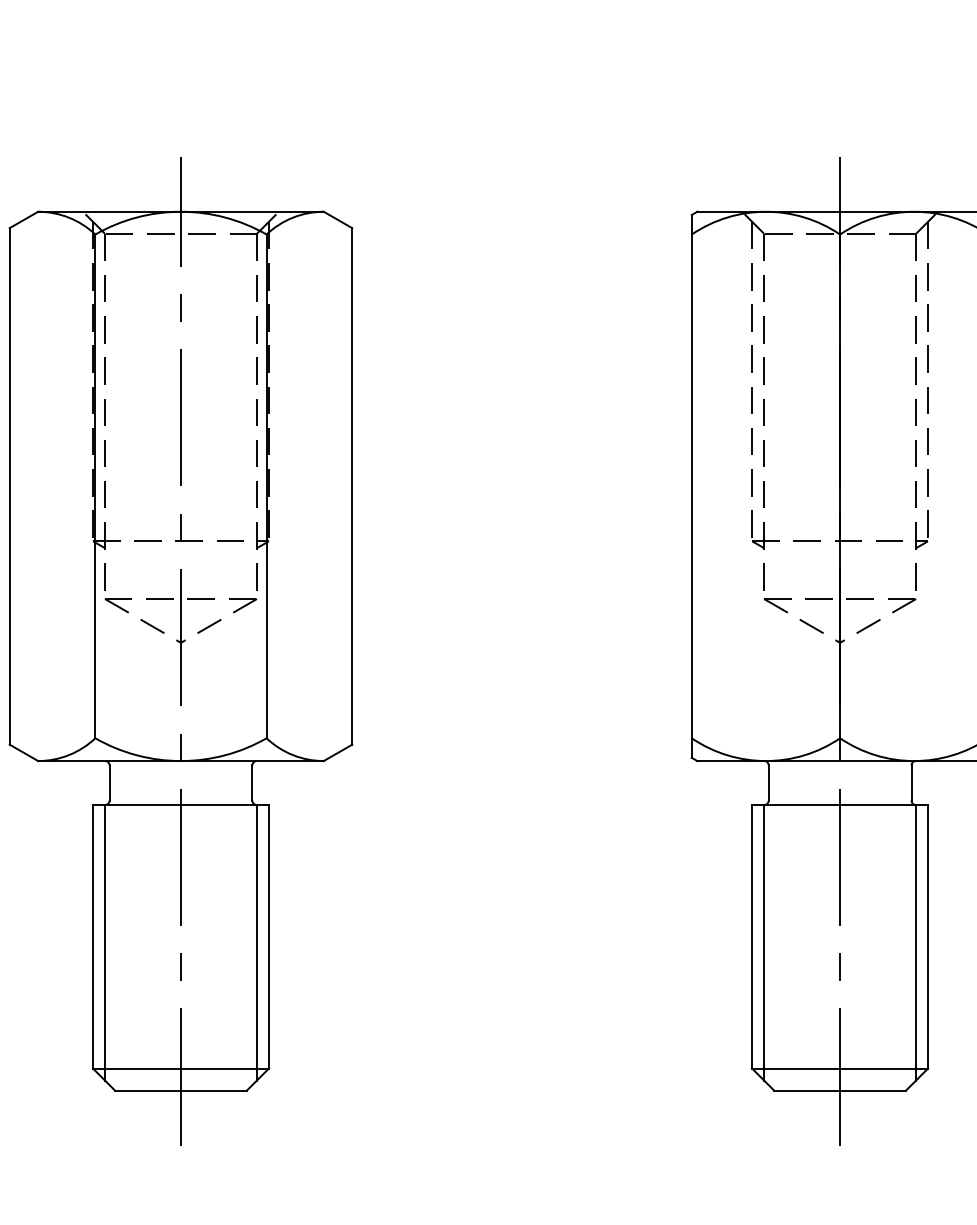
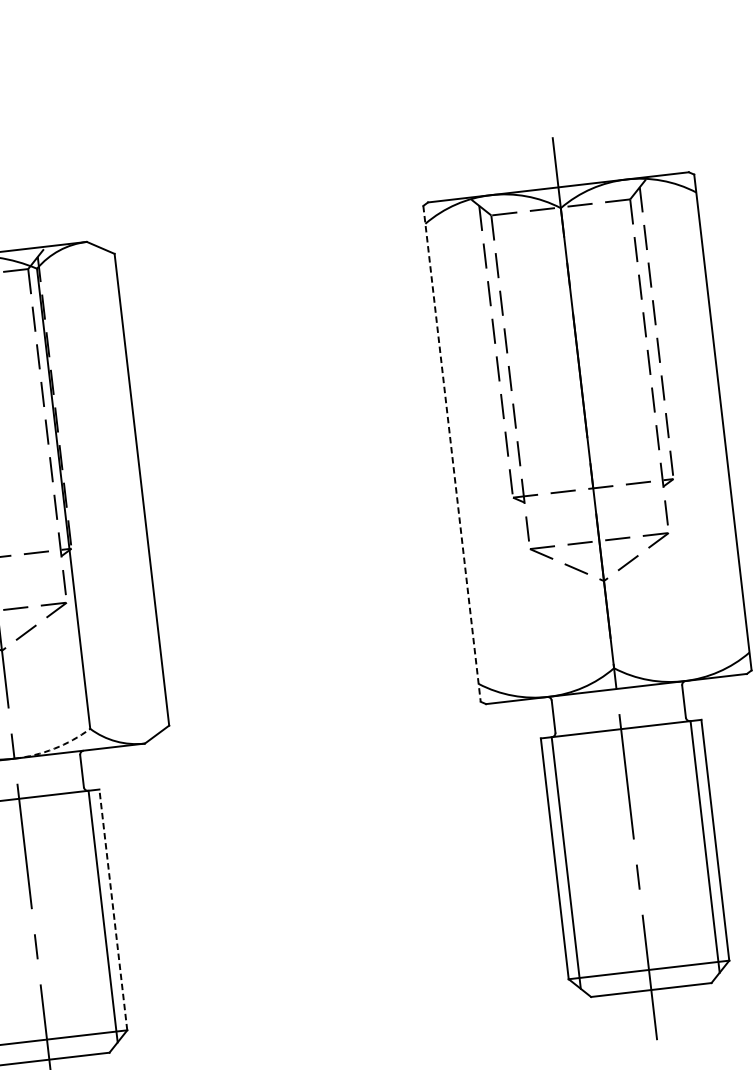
line: (691, 486) -> (451, 453), solid -> dashed
arc: (225, 755) -> (54, 748), solid -> dashed
line: (268, 936) -> (112, 909), solid -> dashed

